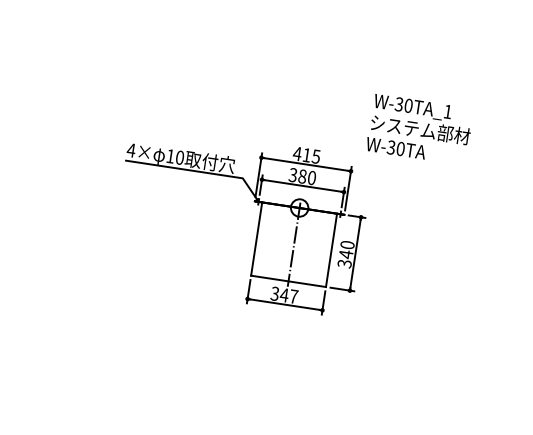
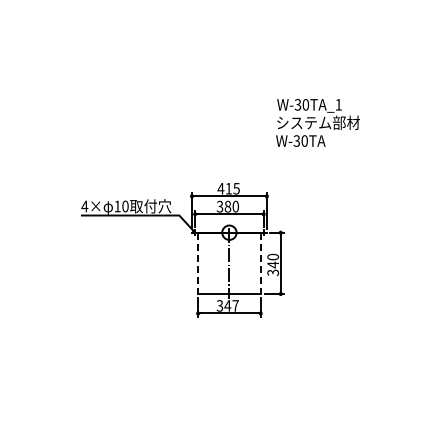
text: (419, 129) -> (317, 122), moved
line: (257, 239) -> (198, 263), solid -> dashed
line: (331, 250) -> (260, 263), solid -> dashed

